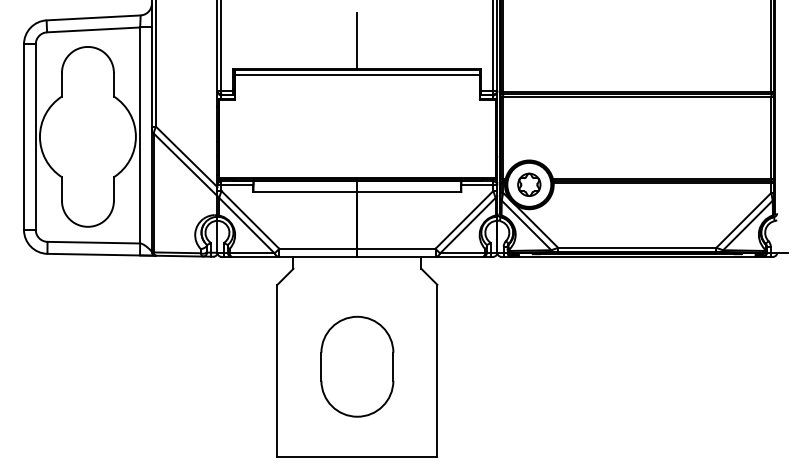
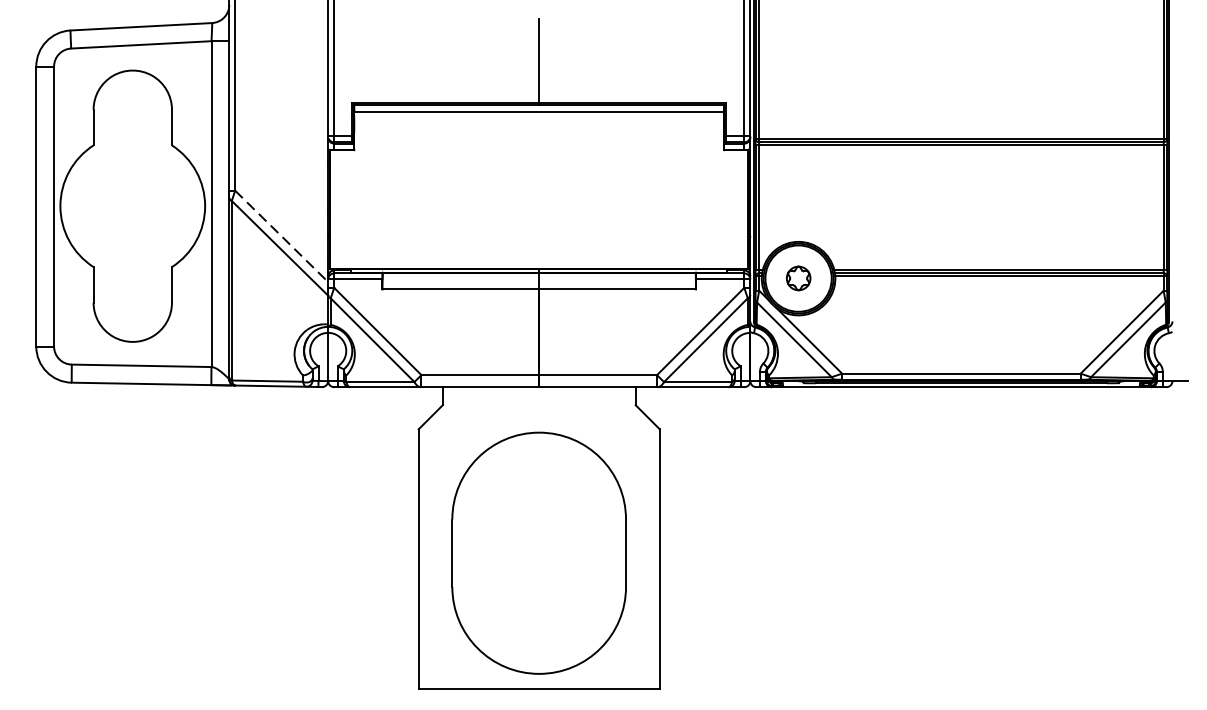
line: (187, 157) -> (282, 237), solid -> dashed
part: (529, 184) -> (798, 278), size x0.7
part: (357, 366) -> (539, 552), size x1.6

